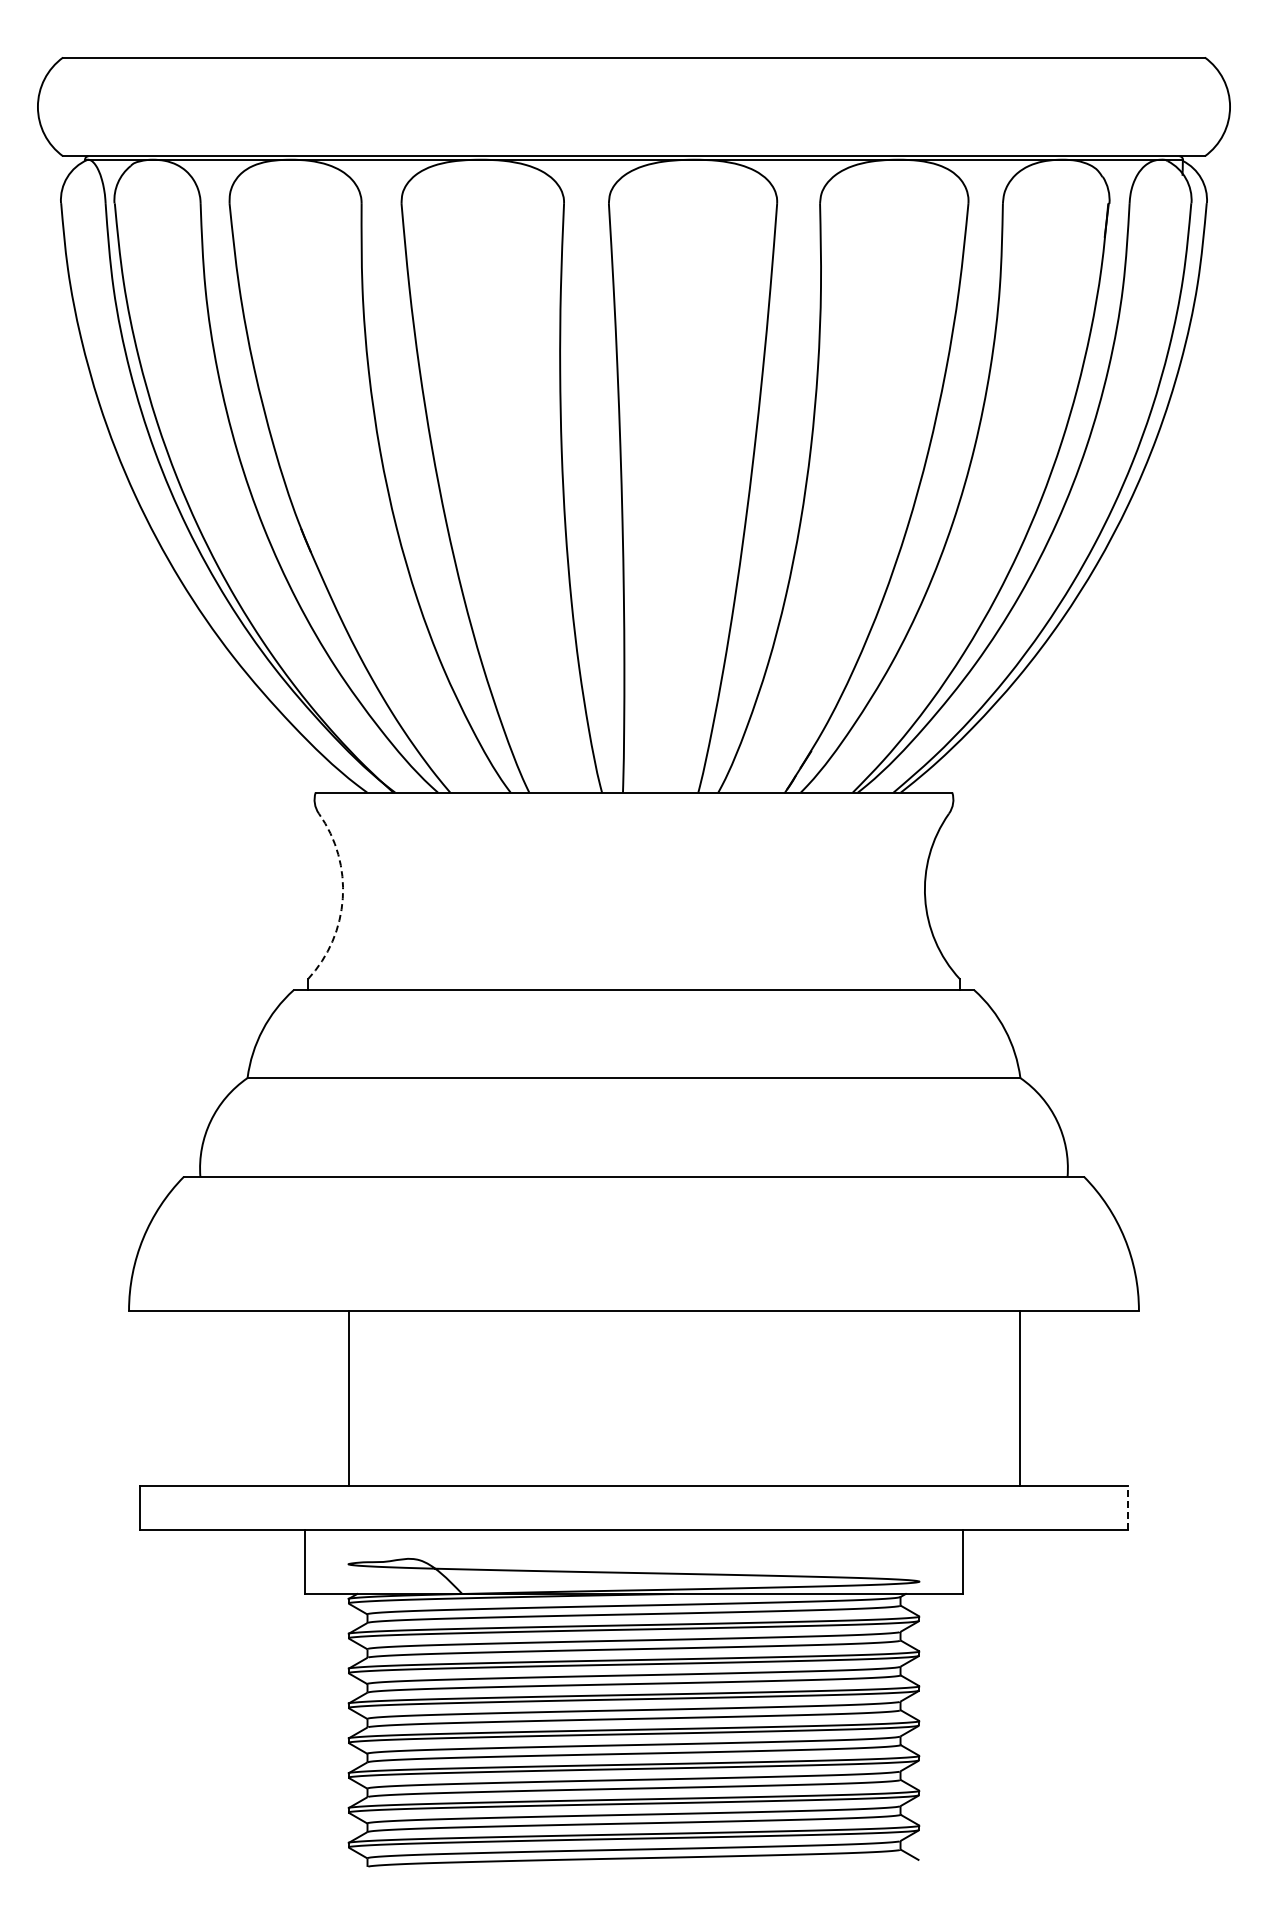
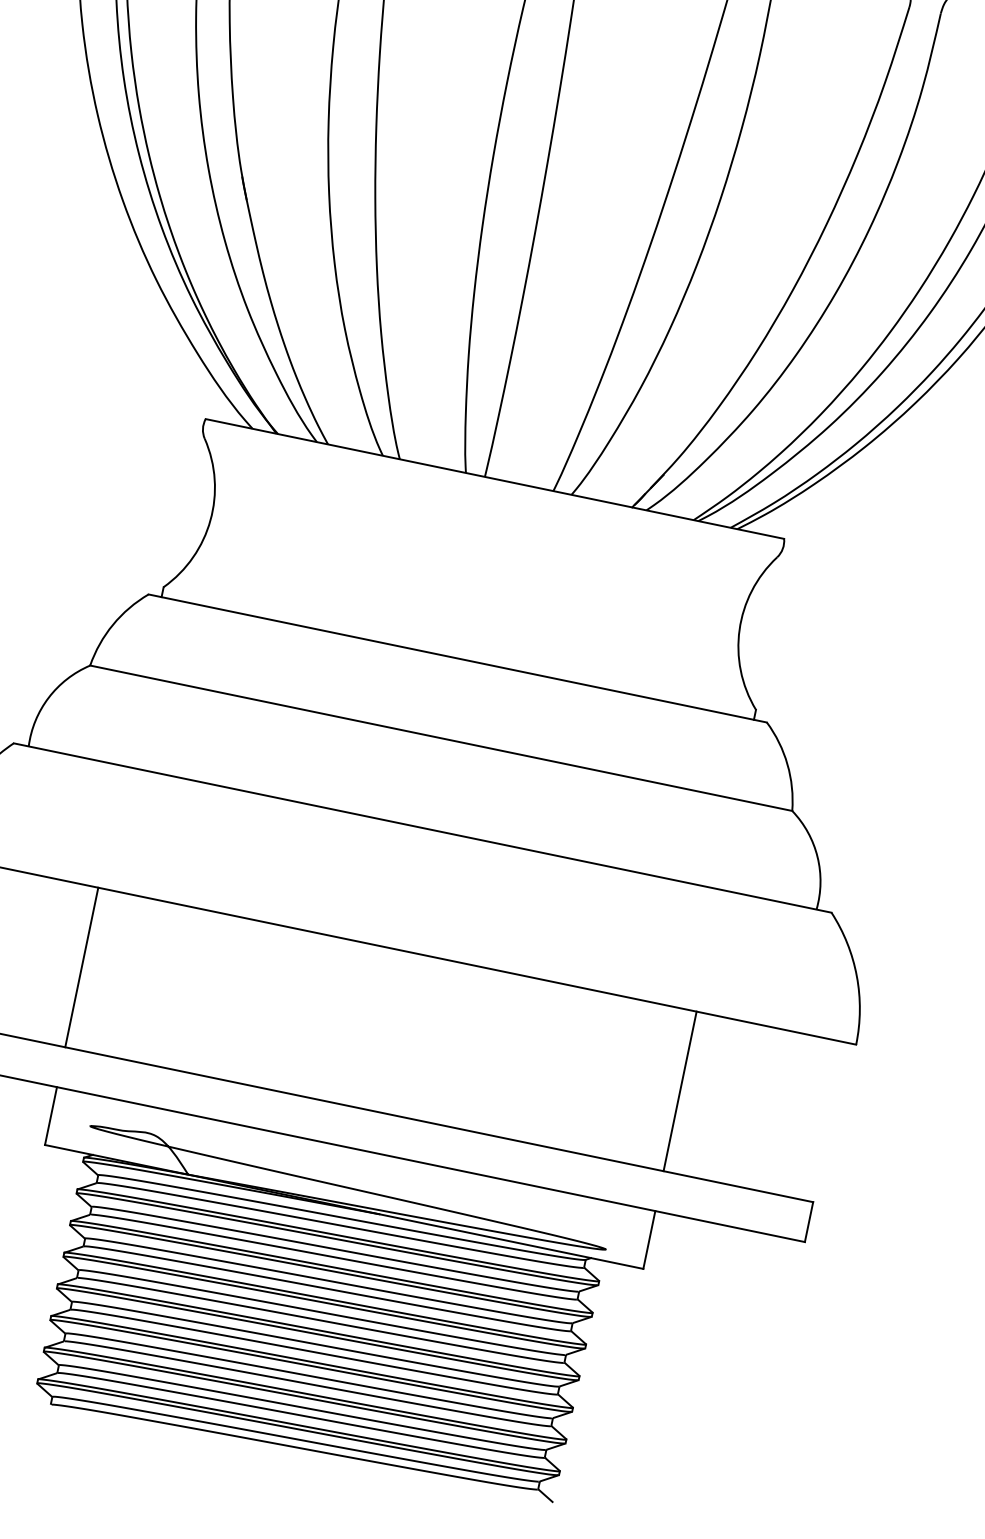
arc: (342, 898) -> (210, 520), dashed -> solid
line: (348, 1398) -> (81, 967), moved
line: (1020, 1398) -> (680, 1091), moved
line: (1127, 1508) -> (808, 1222), dashed -> solid

